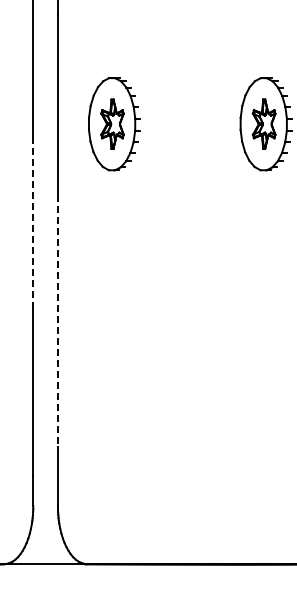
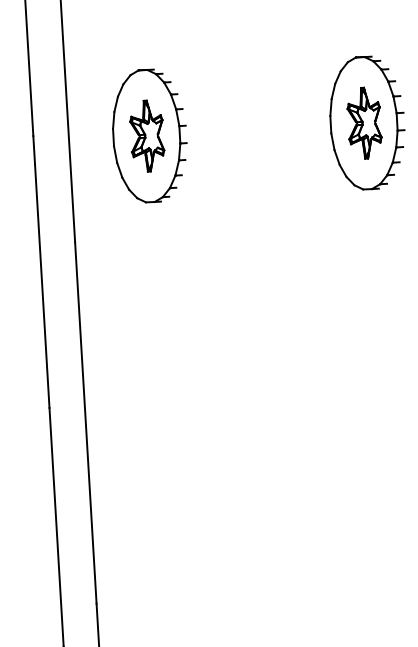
line: (33, 223) -> (42, 285), dashed -> solid
line: (57, 321) -> (85, 423), dashed -> solid

